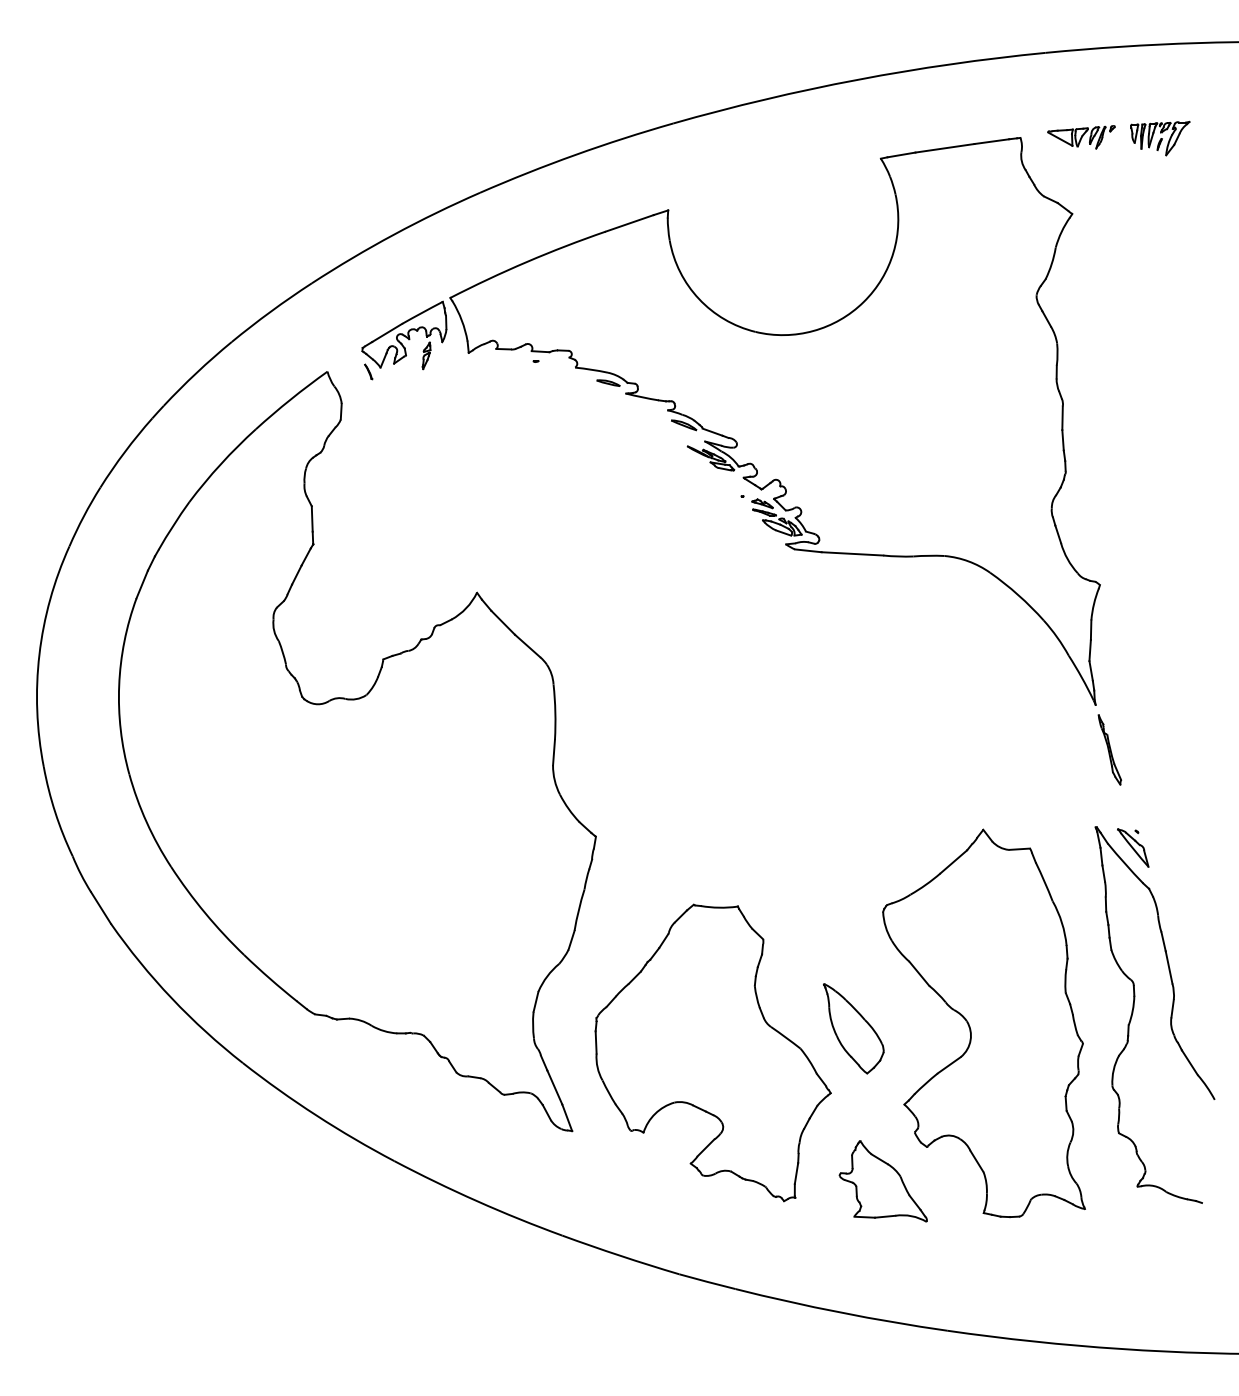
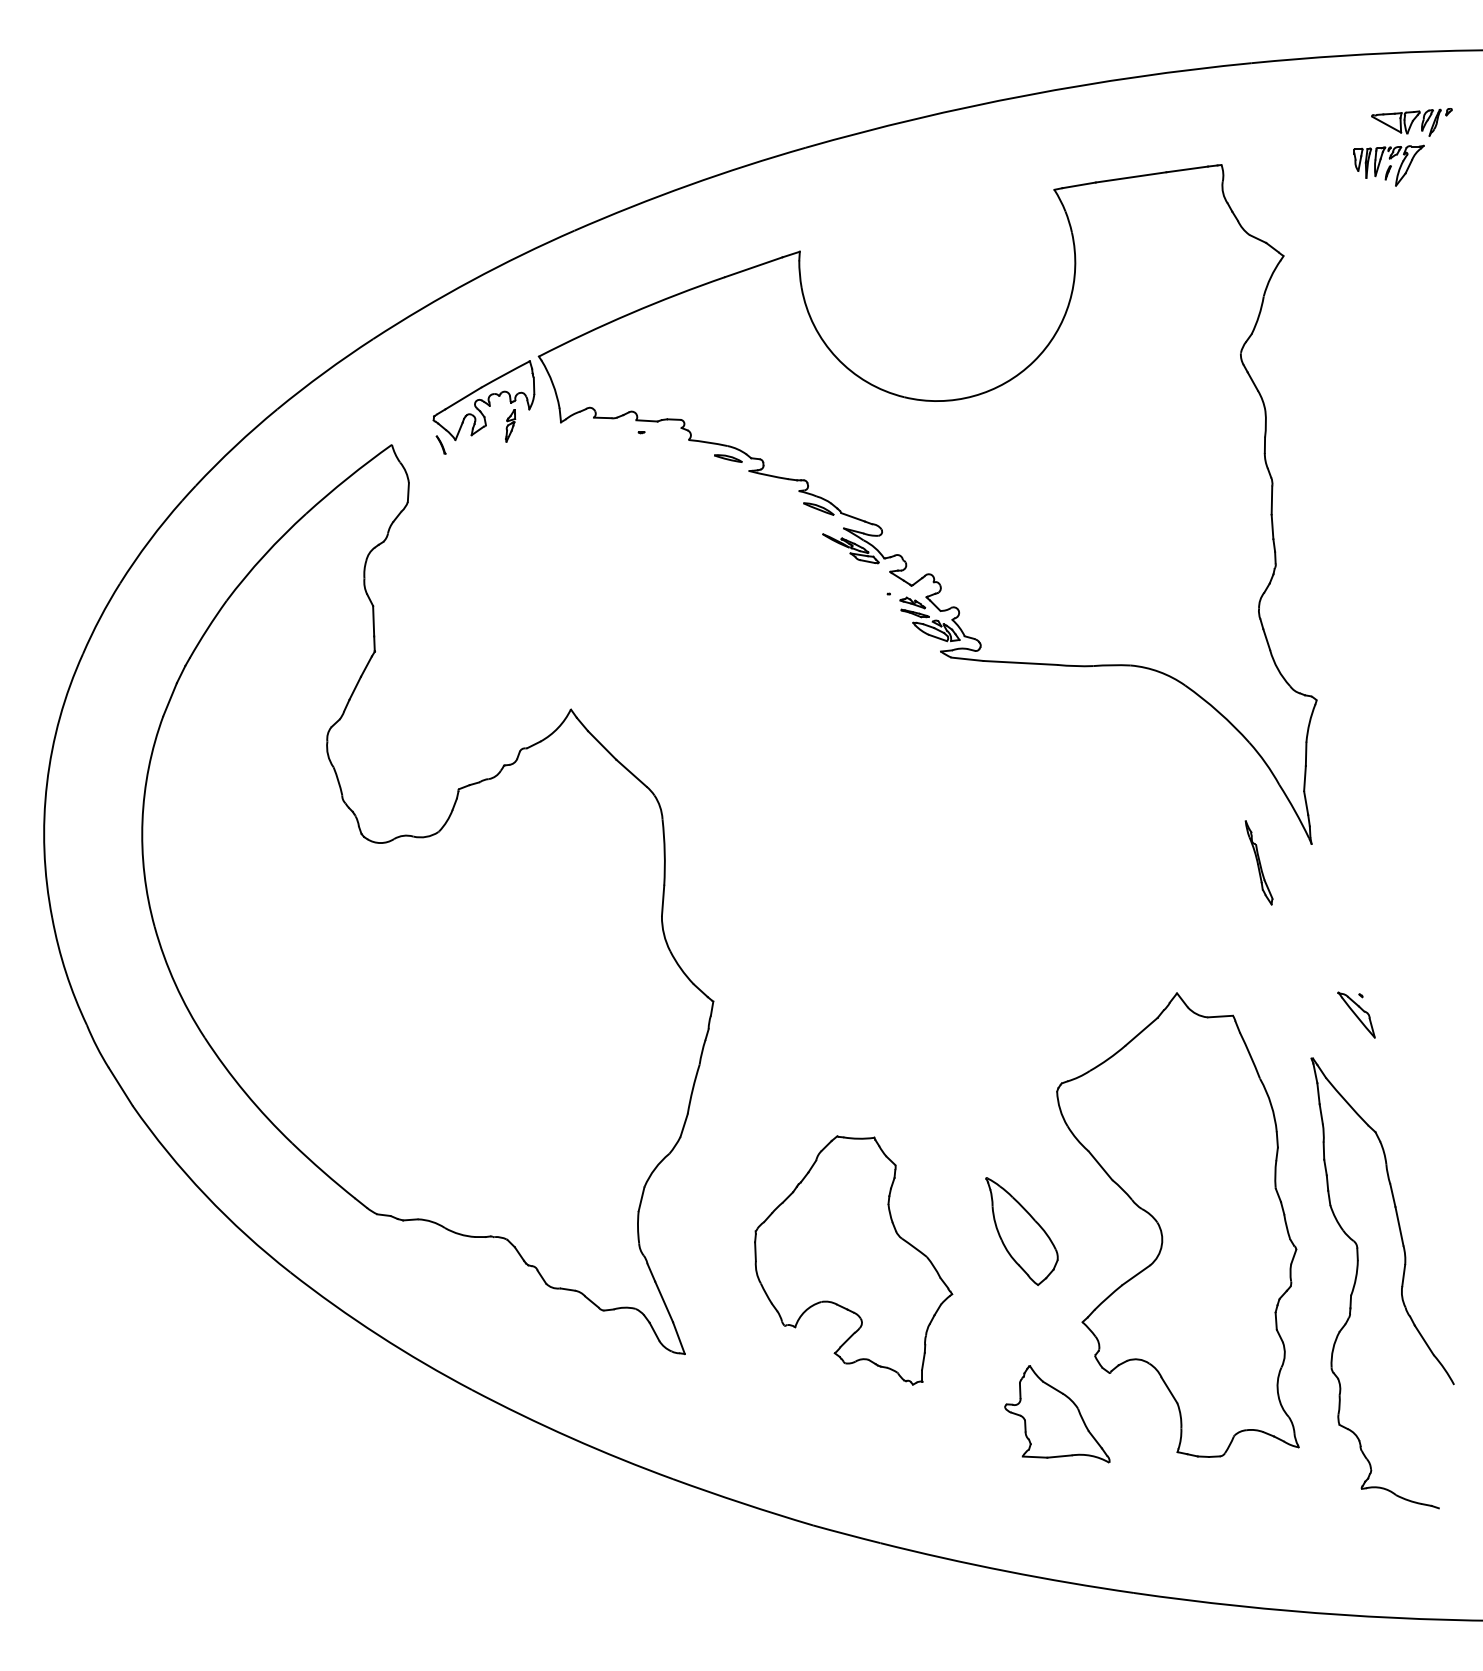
part: (1081, 137) -> (1411, 122), moved
part: (1109, 749) -> (1258, 862), moved
part: (1170, 1015) -> (1401, 1283), moved
part: (712, 1052) -> (852, 1259), size x0.7

